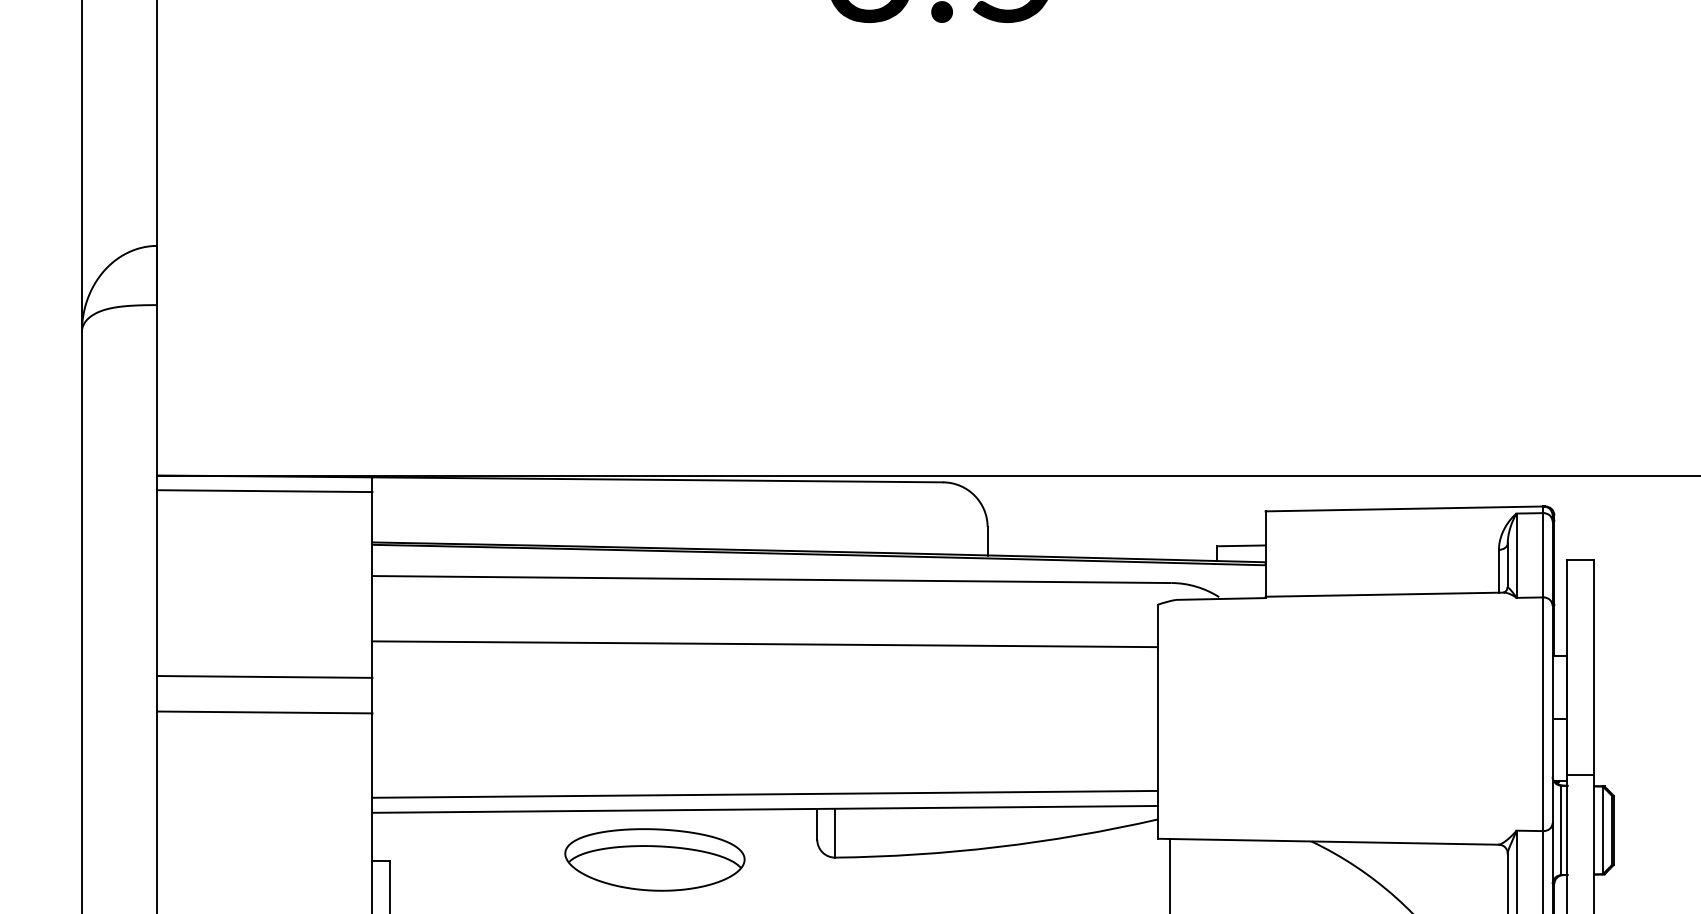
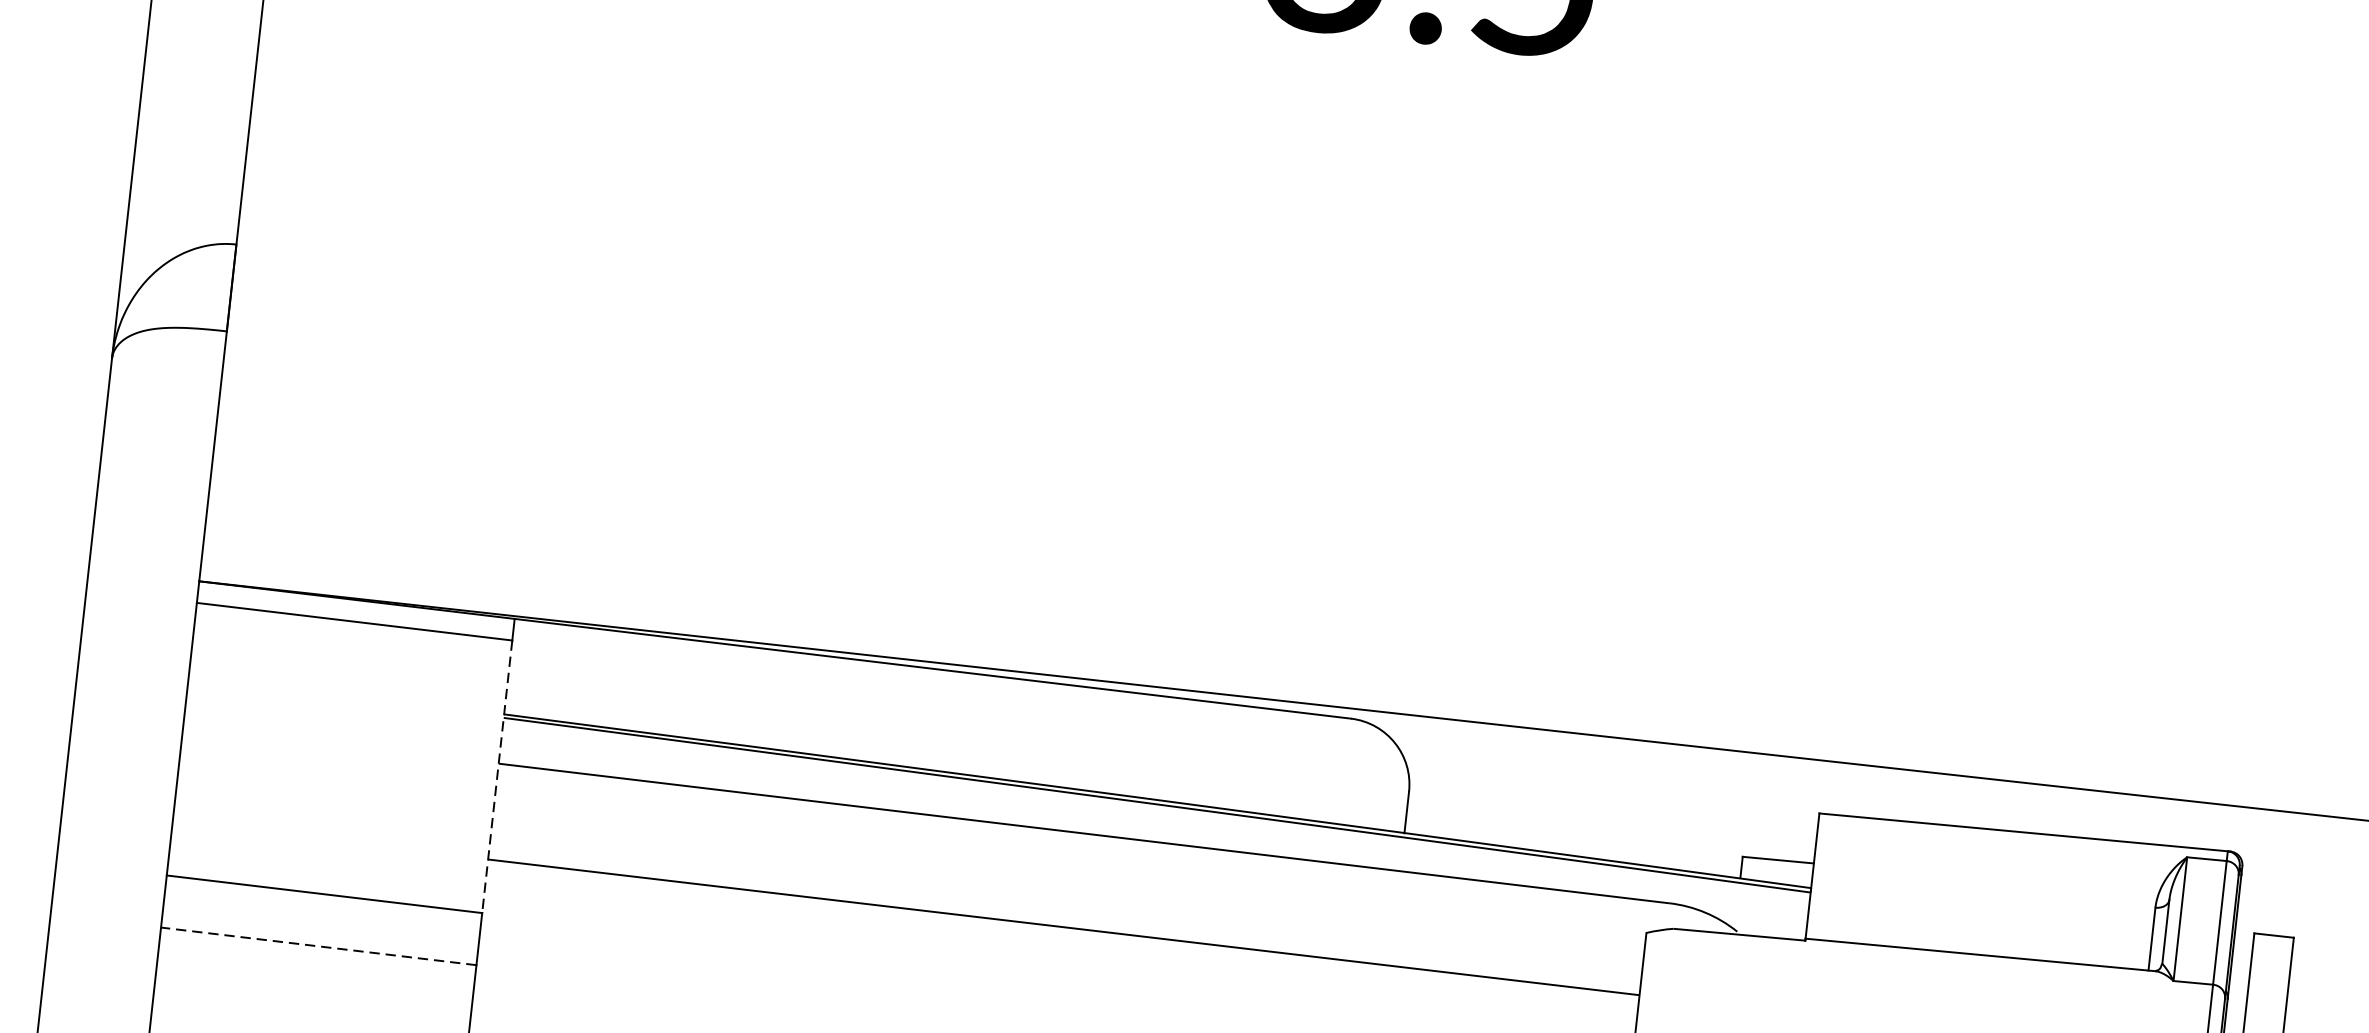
line: (372, 584) -> (497, 776), solid -> dashed
line: (264, 712) -> (318, 946), solid -> dashed

